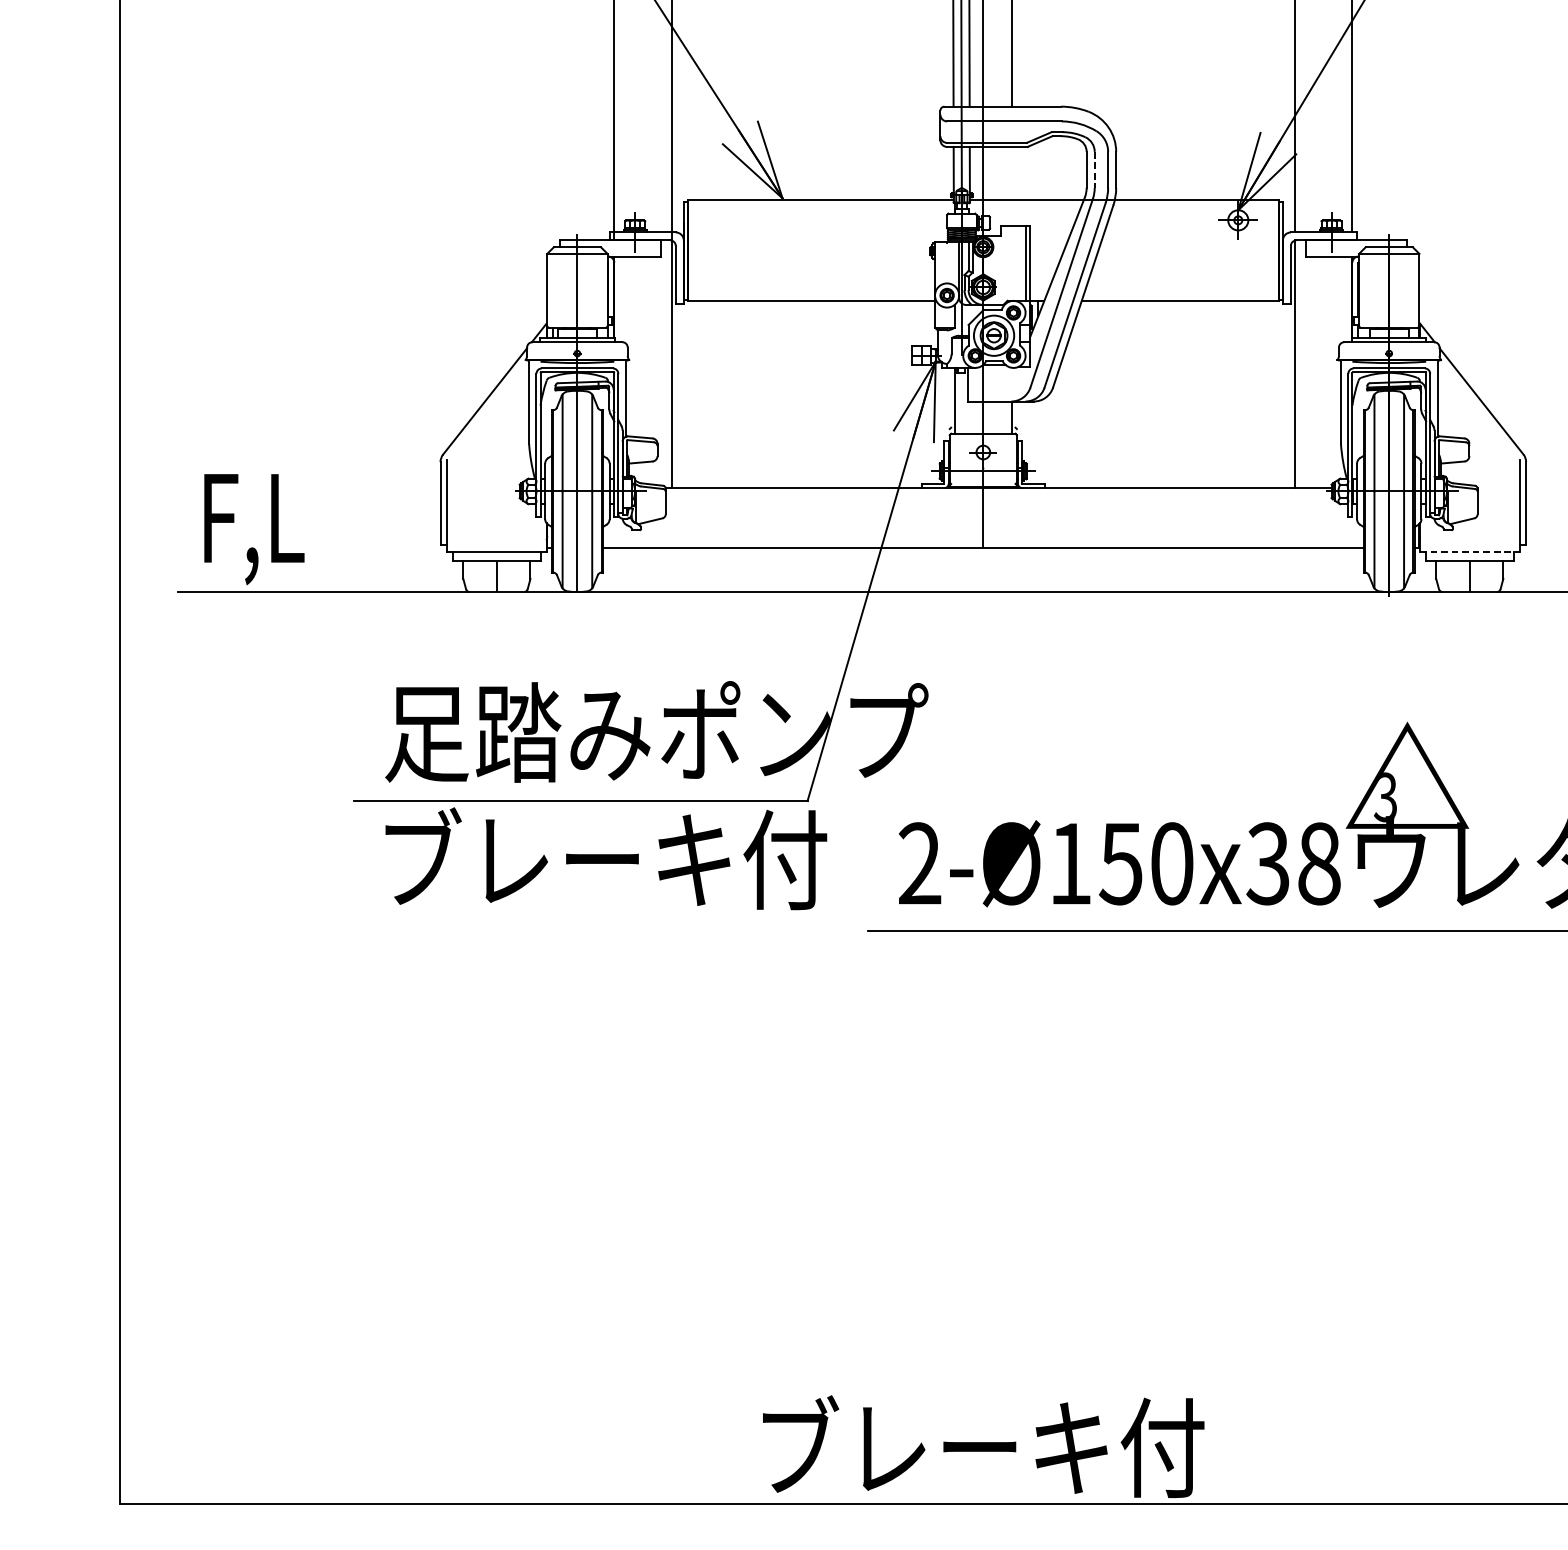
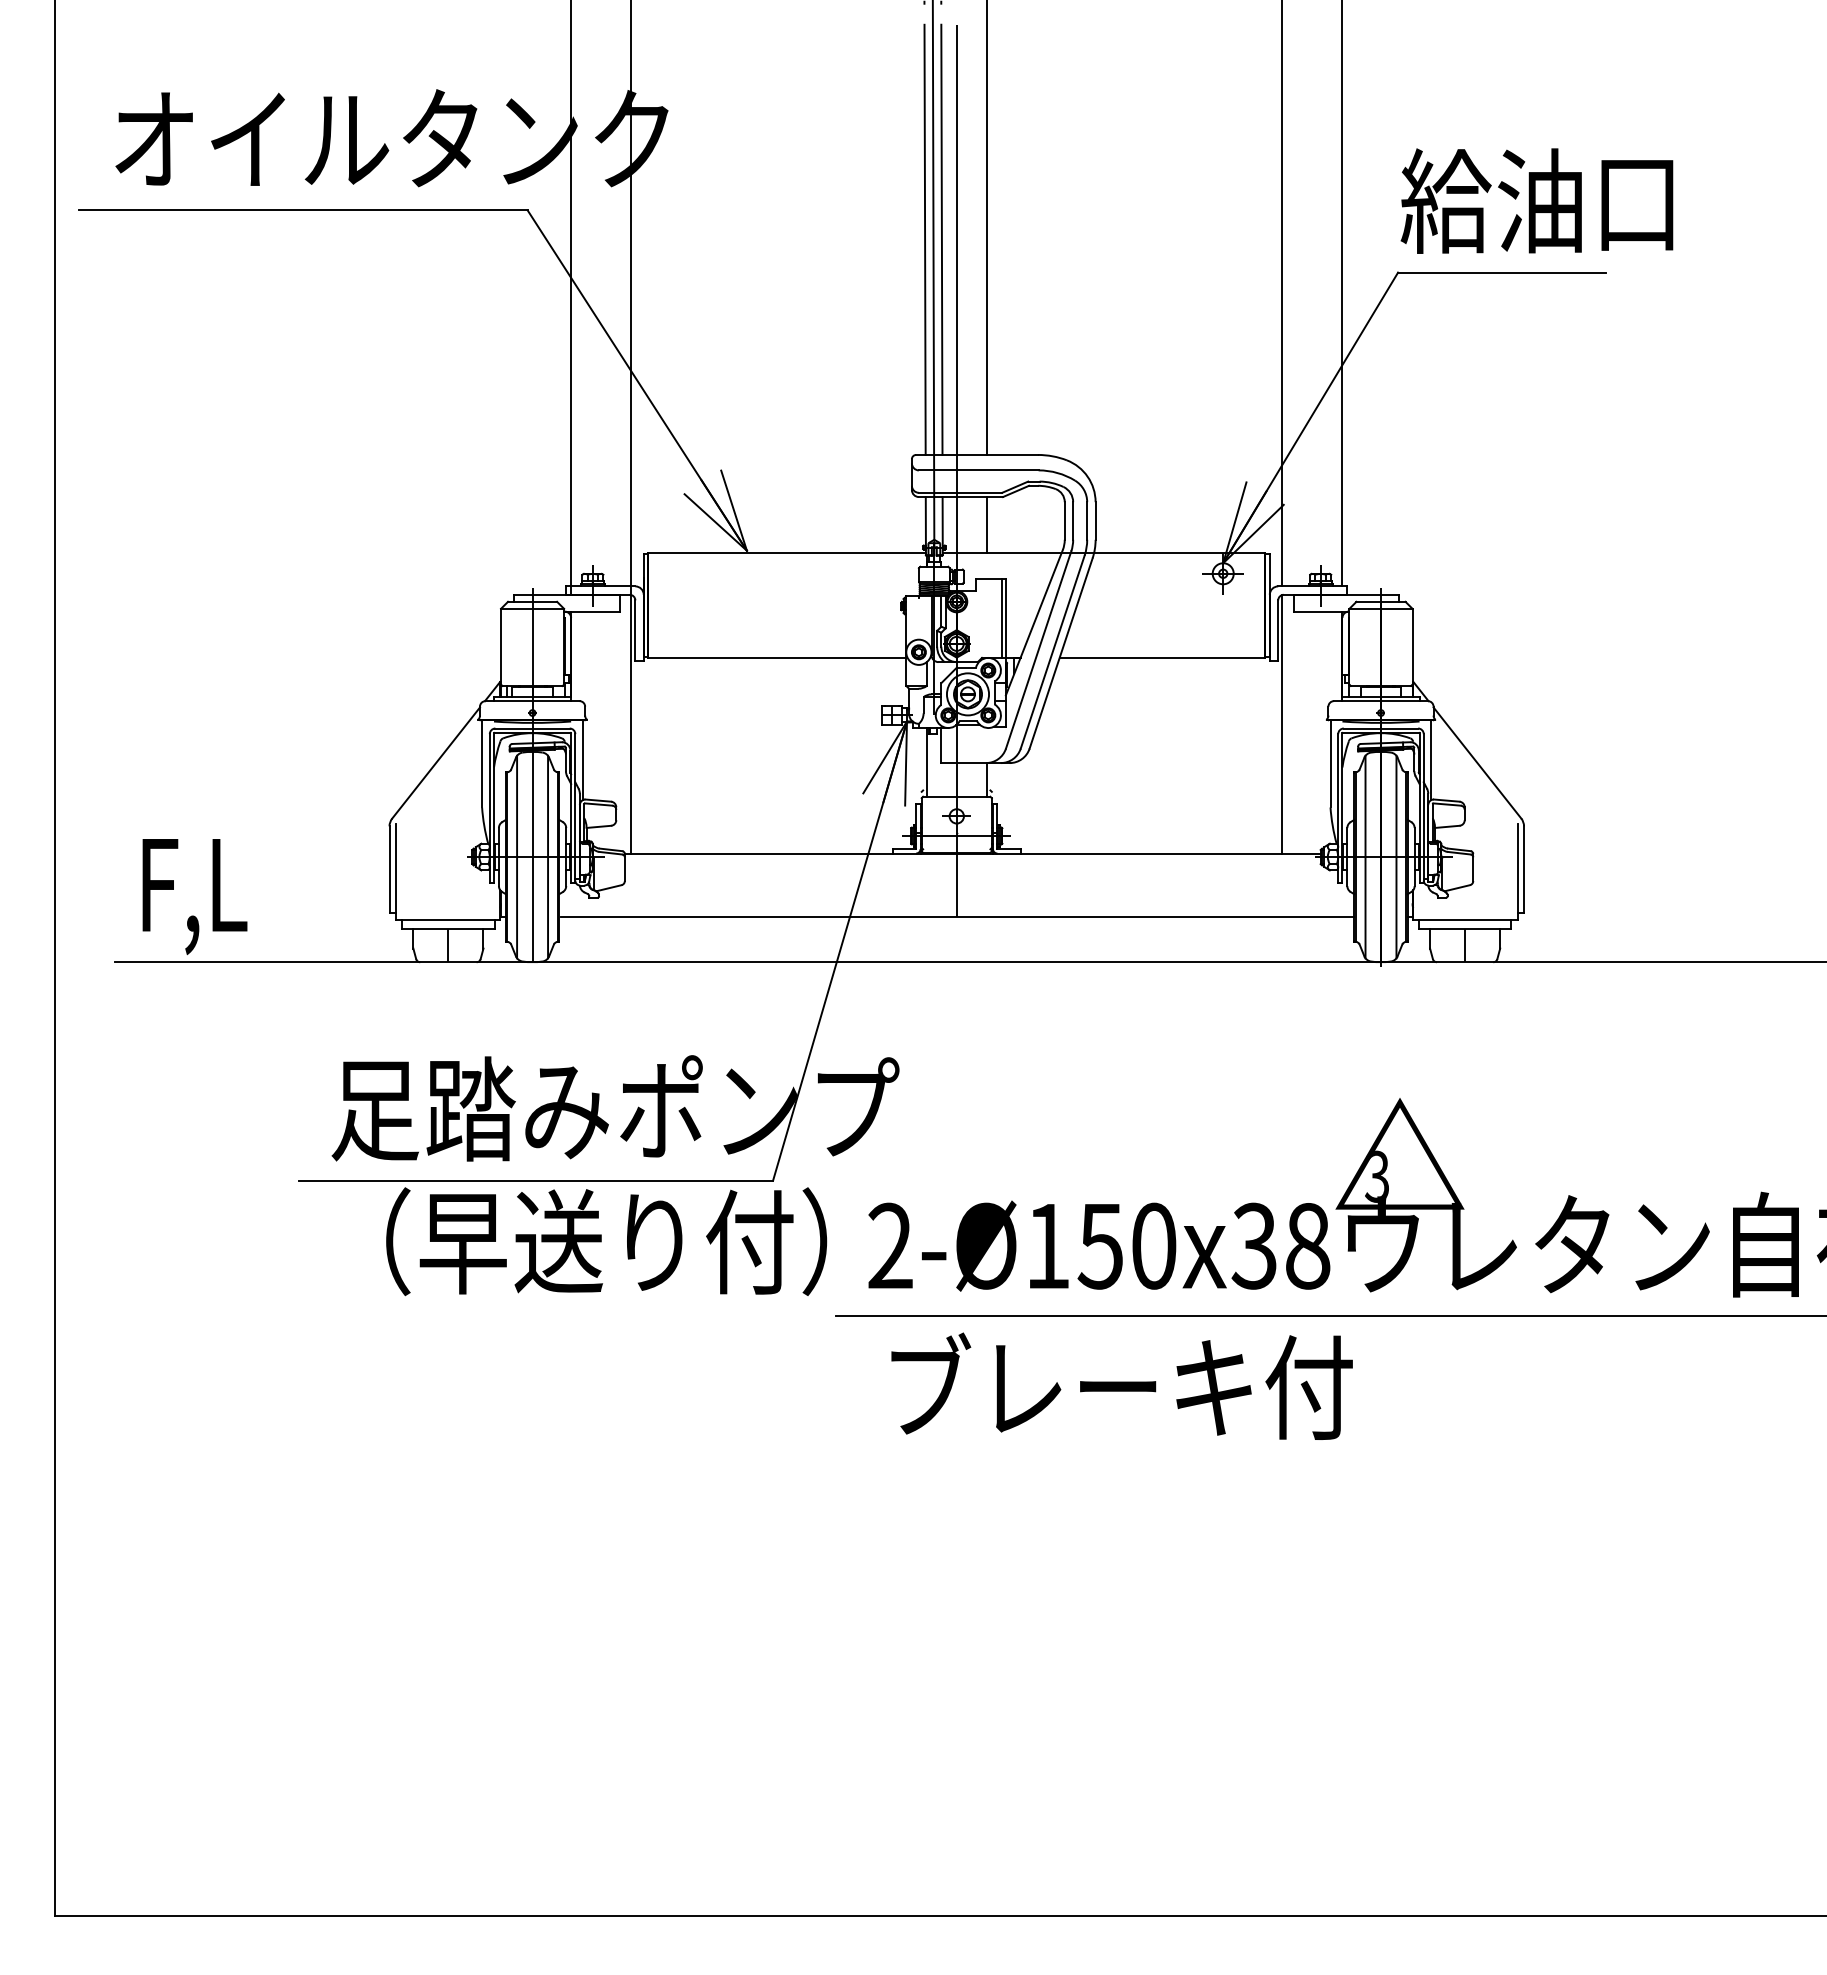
line: (1095, 170) -> (1073, 521), dashed -> solid
line: (1011, 173) -> (986, 524), added
line: (1470, 552) -> (1465, 920), dashed -> solid
text: (622, 859) -> (579, 1241), ブレーキ付 -> （早送り付）
text: (983, 1445) -> (1121, 1385), moved

